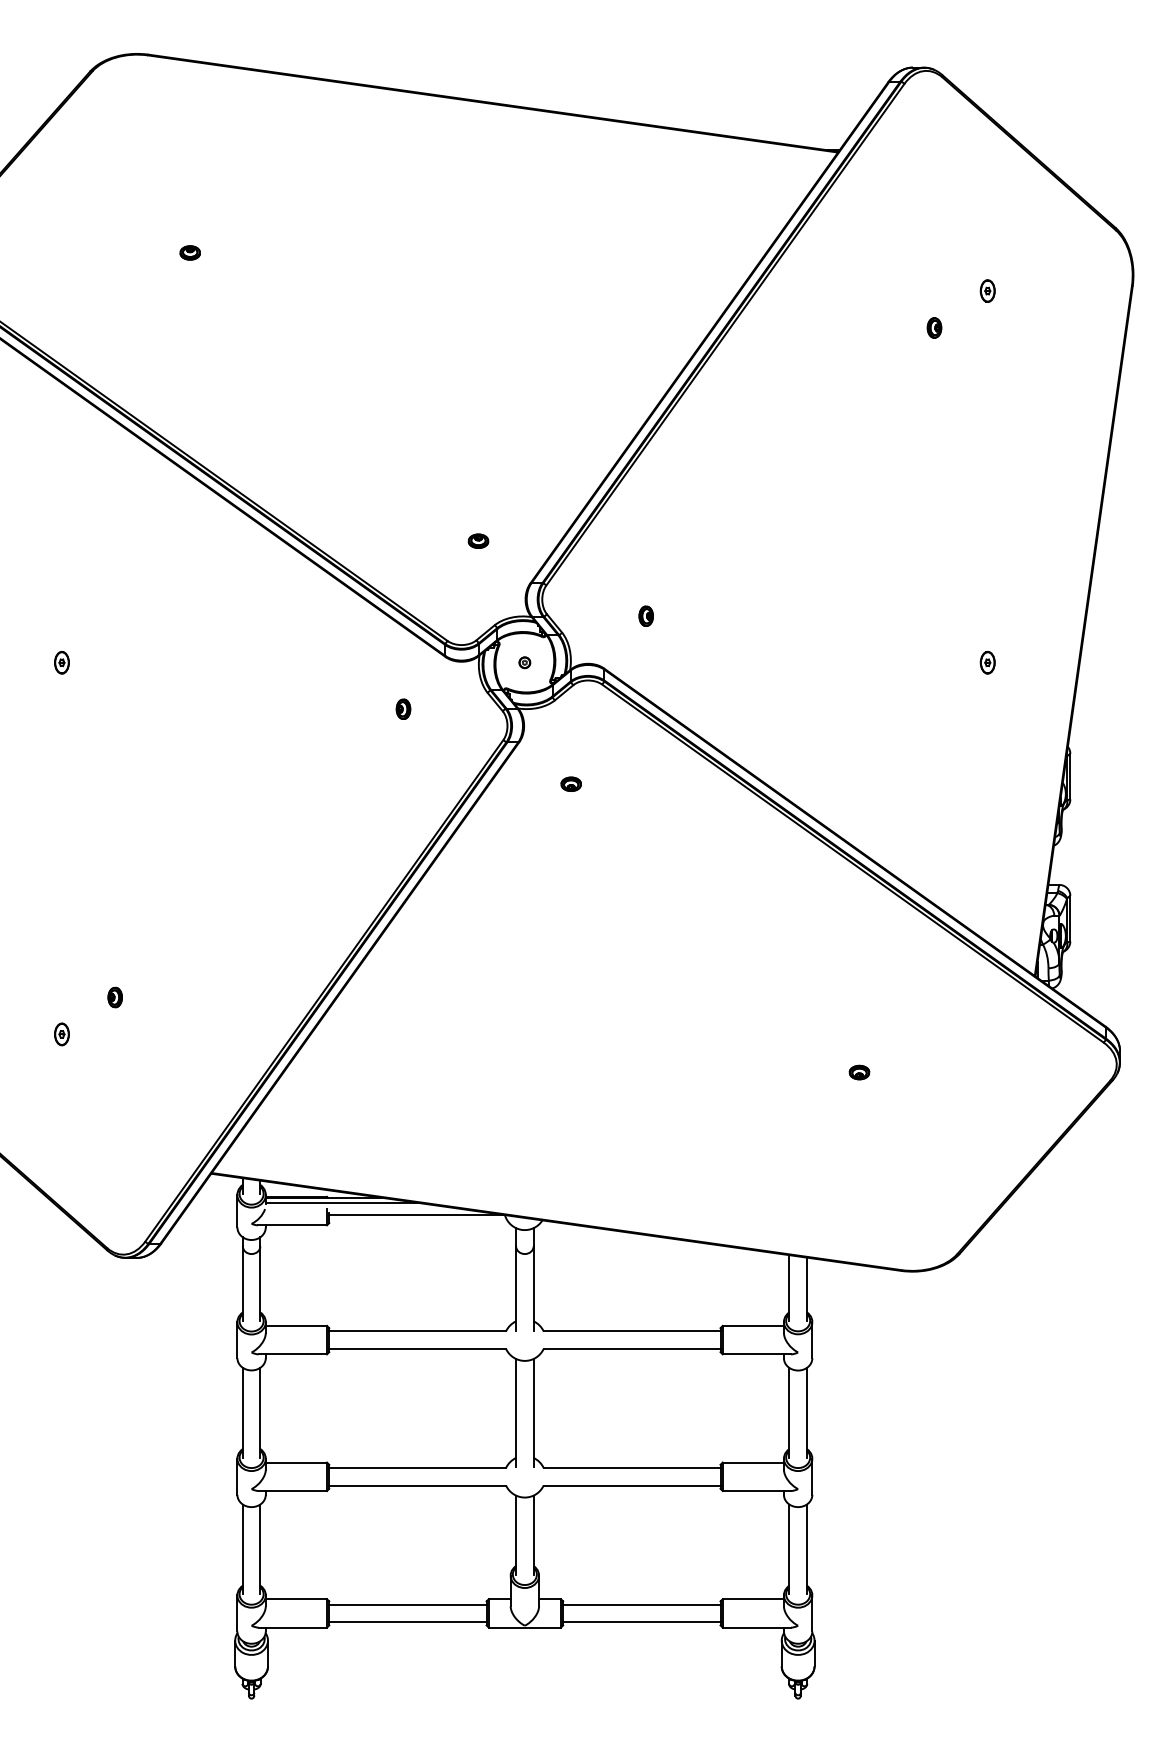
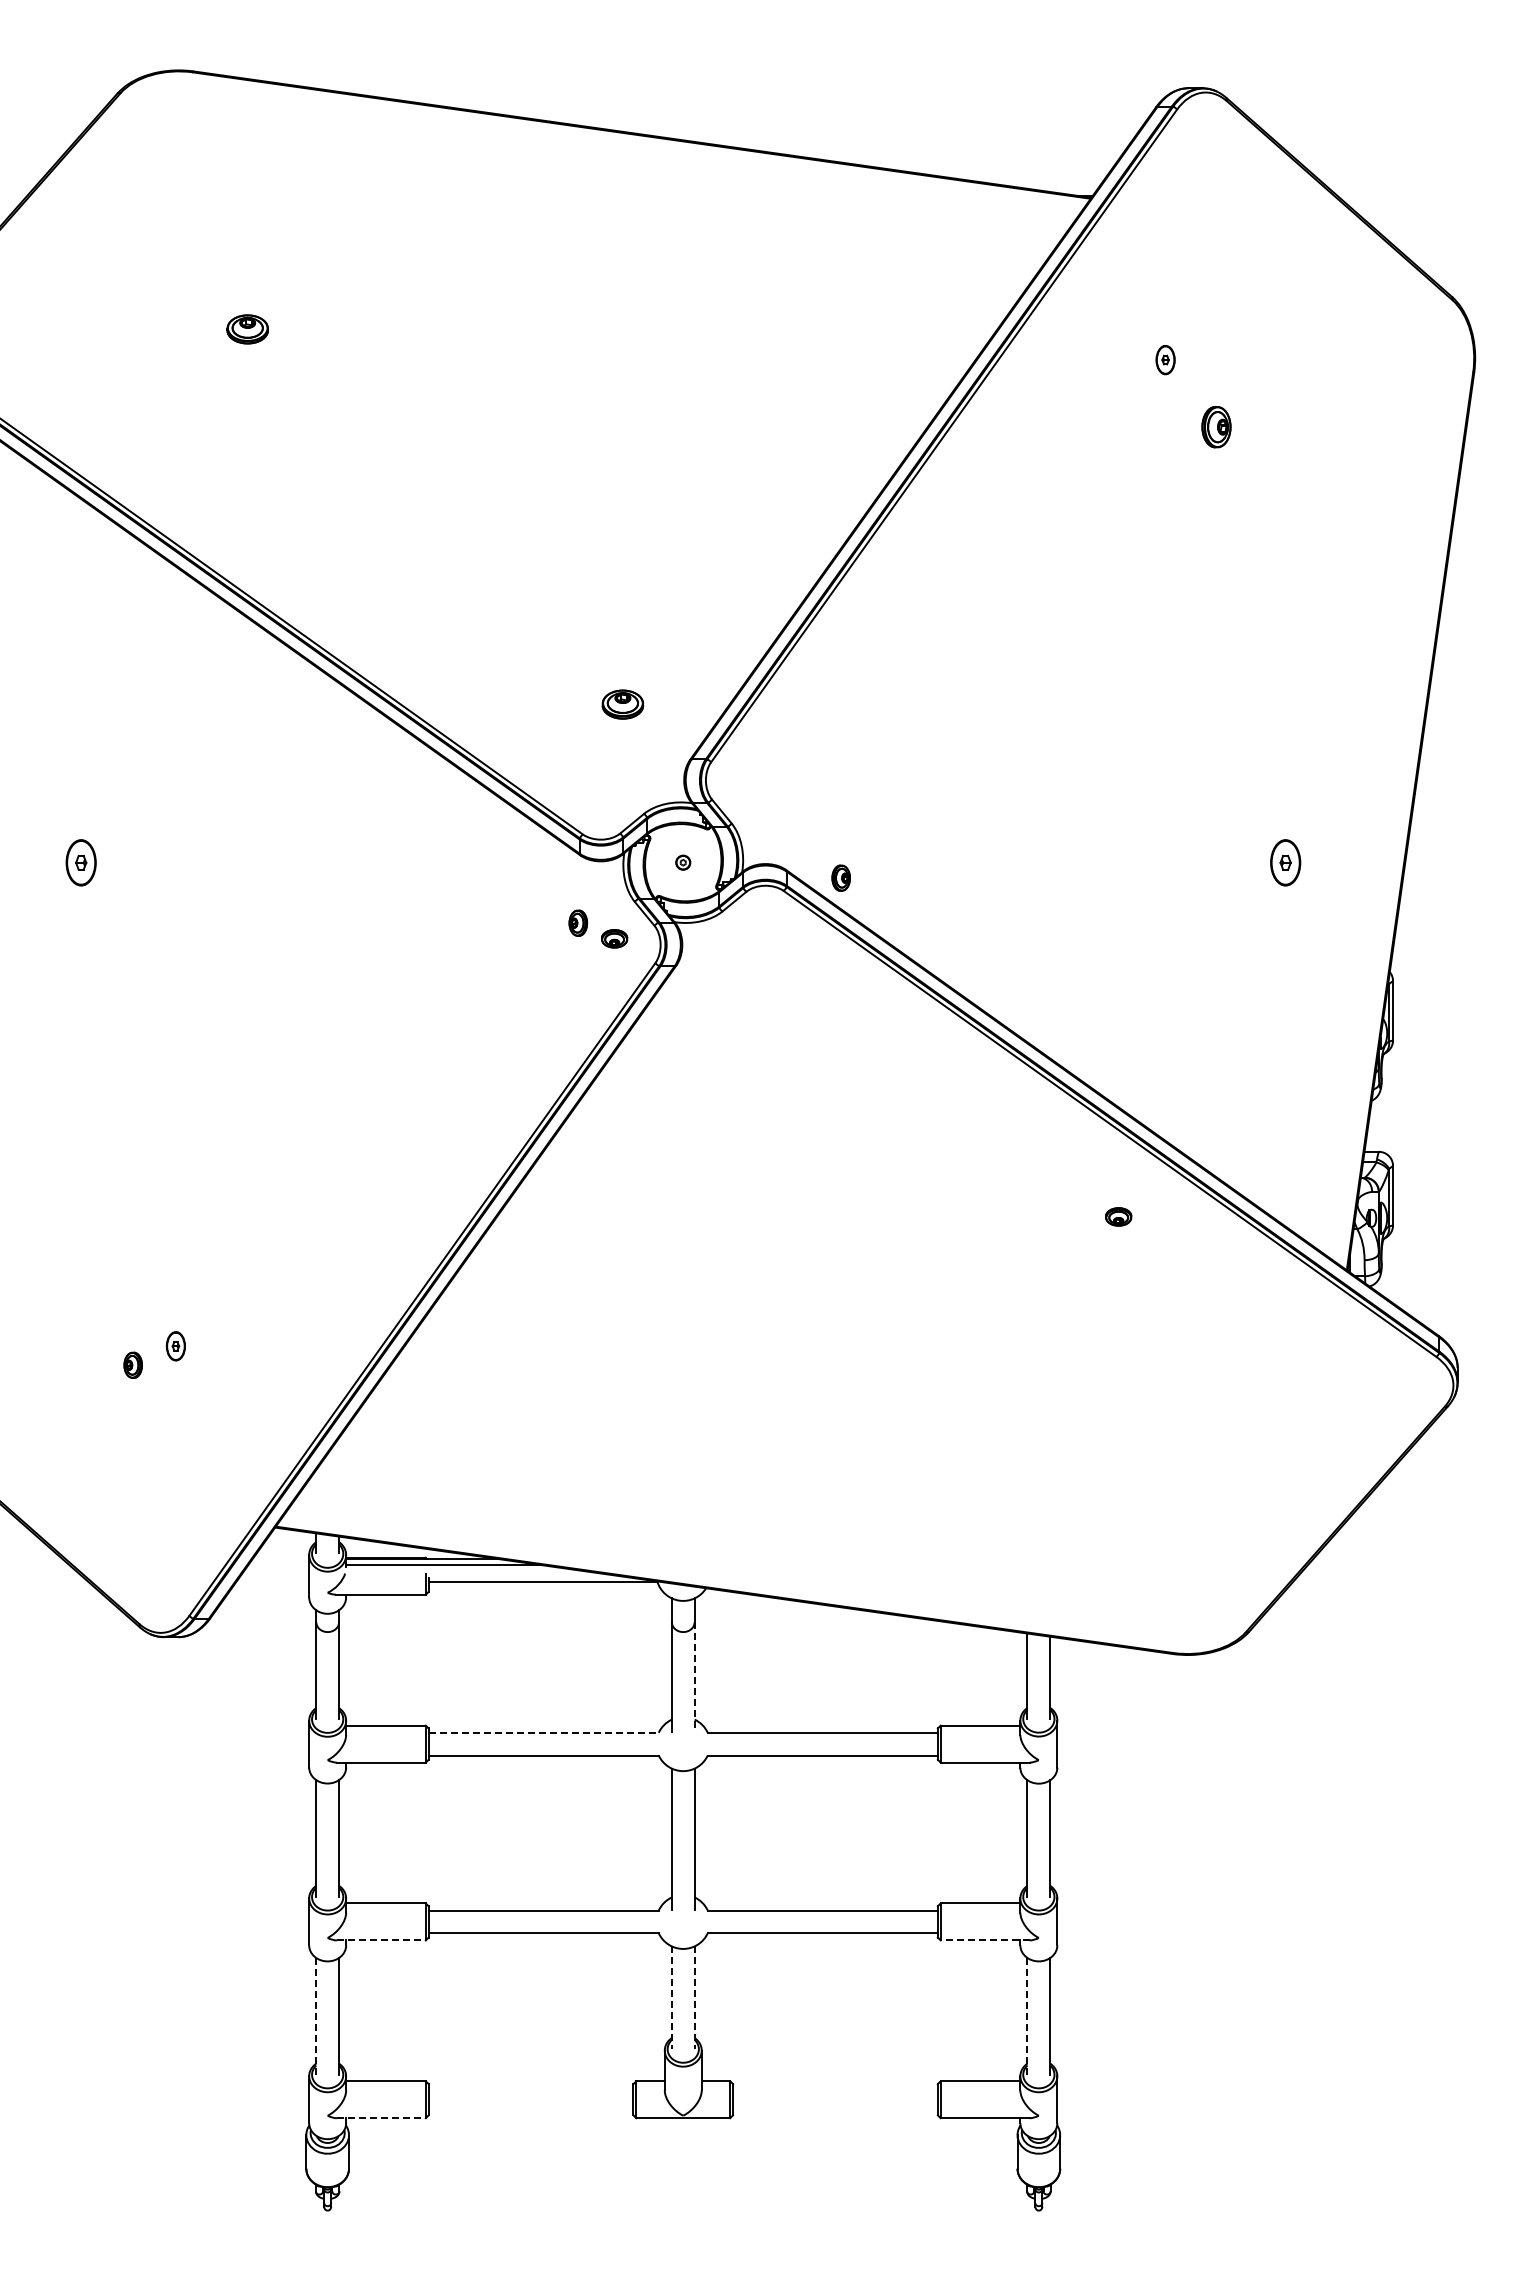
part: (189, 253) -> (247, 329), size x1.6
part: (987, 291) -> (1165, 360), moved
part: (933, 327) -> (1215, 426), size x1.6
part: (478, 541) -> (622, 704), size x1.6
part: (645, 615) -> (840, 877), moved
part: (61, 662) -> (80, 862), size x1.6
part: (987, 662) -> (1285, 862), size x1.6
part: (403, 708) -> (578, 922), moved
part: (571, 784) -> (614, 938), moved
part: (114, 996) -> (132, 1364), moved
part: (61, 1034) -> (175, 1346), moved
part: (859, 1072) -> (1118, 1216), moved
line: (533, 1288) -> (694, 1677), solid -> dashed
line: (418, 1331) -> (544, 1732), solid -> dashed
line: (292, 1491) -> (381, 1940), solid -> dashed
line: (756, 1491) -> (984, 1940), solid -> dashed
line: (515, 1535) -> (671, 1998), solid -> dashed
line: (533, 1535) -> (694, 1998), solid -> dashed
line: (243, 1549) -> (316, 2016), solid -> dashed
line: (789, 1549) -> (1027, 2016), solid -> dashed
line: (407, 1604) -> (530, 2088), removed
line: (641, 1604) -> (835, 2088), removed
line: (407, 1622) -> (530, 2111), removed
line: (641, 1622) -> (835, 2111), removed
line: (292, 1627) -> (381, 2118), solid -> dashed

